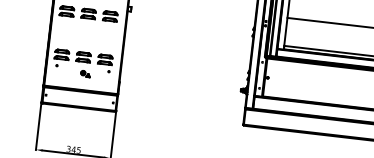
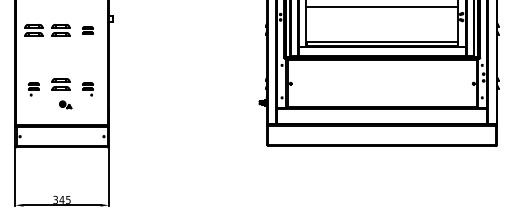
part: (109, 16) -> (87, 30), size x0.6
part: (61, 58) -> (33, 89), size x0.6
part: (104, 63) -> (87, 89), size x0.6

